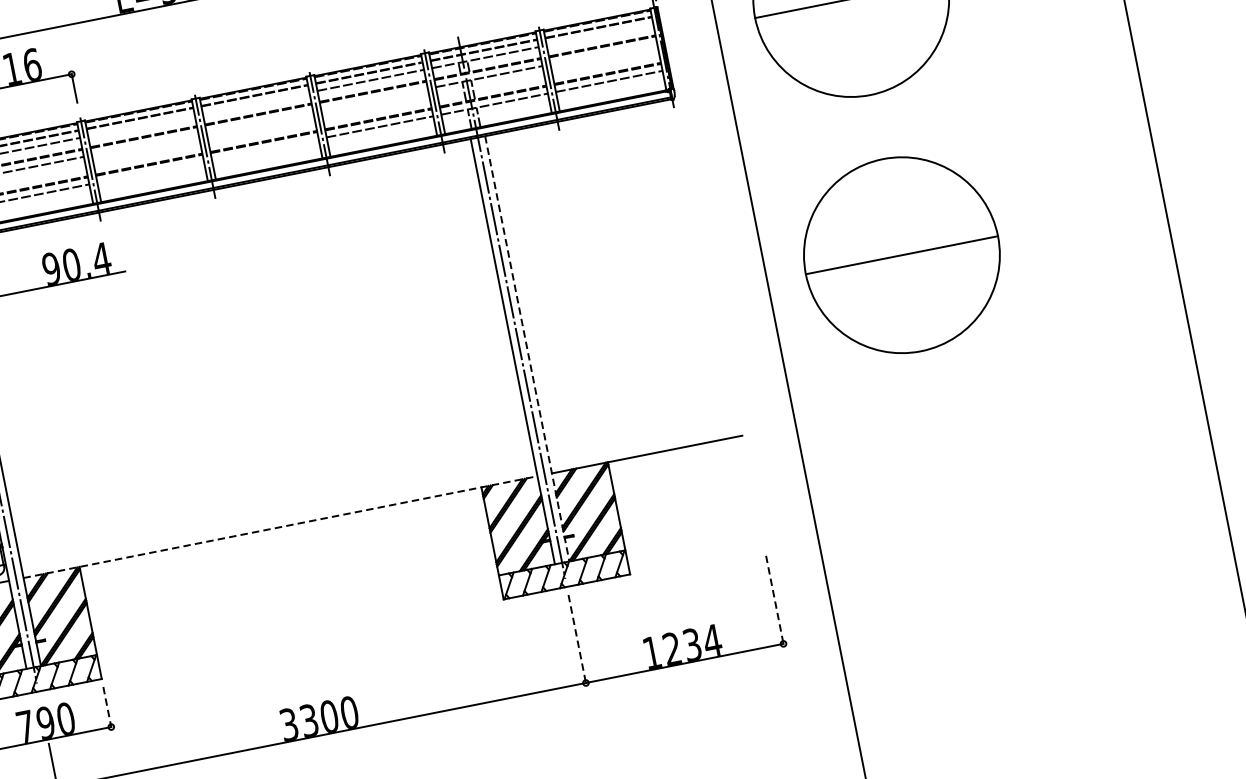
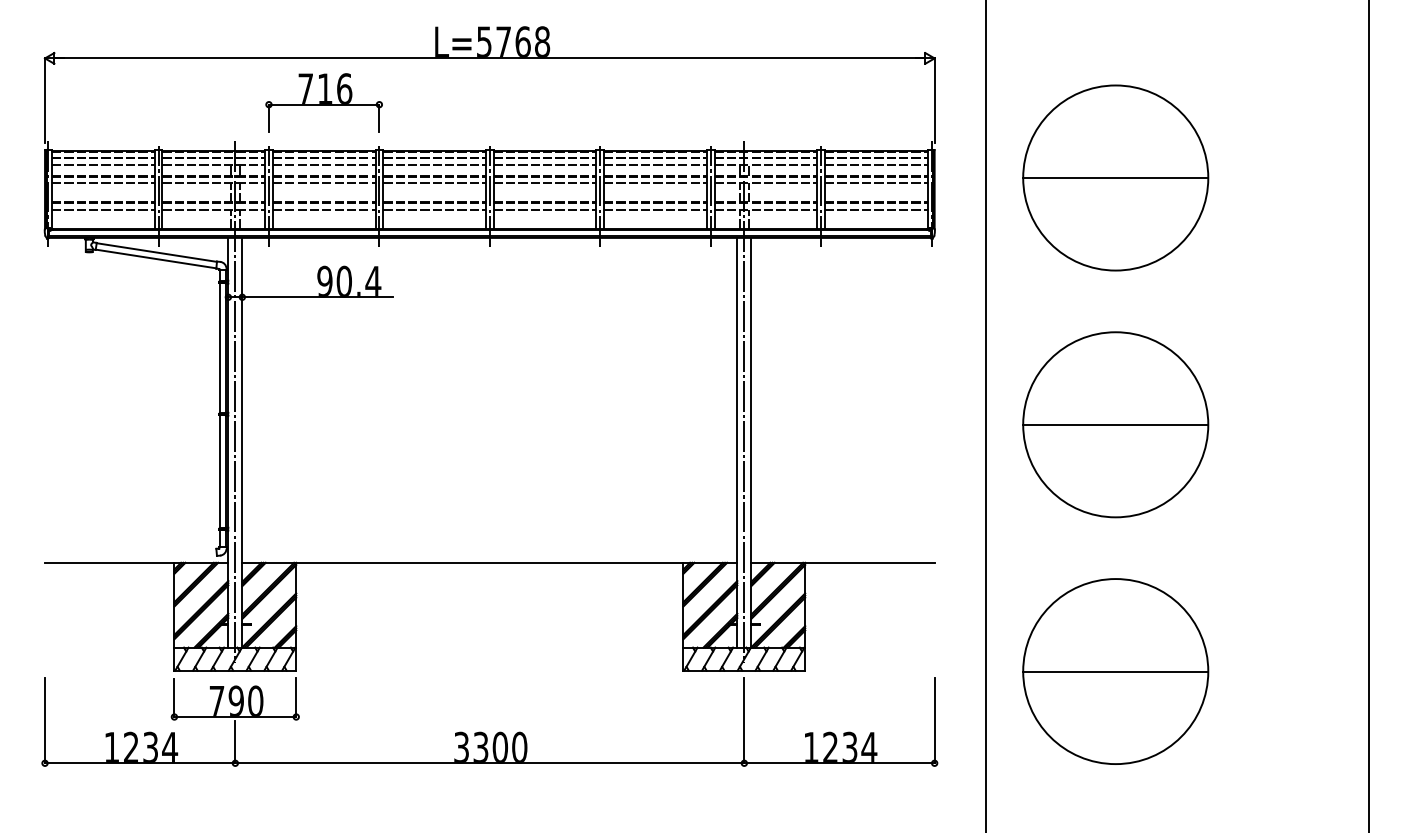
line: (599, 35) -> (875, 165), added
line: (602, 54) -> (875, 183), added
line: (374, 99) -> (655, 183), added
line: (255, 103) -> (544, 165), added
line: (259, 122) -> (544, 183), added
line: (141, 126) -> (434, 165), added
line: (145, 144) -> (434, 183), added
line: (264, 150) -> (544, 210), added
line: (150, 172) -> (434, 210), added
line: (527, 348) -> (751, 442), dashed -> solid
part: (952, 511) -> (1115, 671), added
line: (280, 526) -> (489, 562), dashed -> solid
line: (774, 600) -> (934, 721), dashed -> solid
line: (577, 639) -> (744, 721), dashed -> solid
line: (107, 707) -> (296, 698), dashed -> solid

